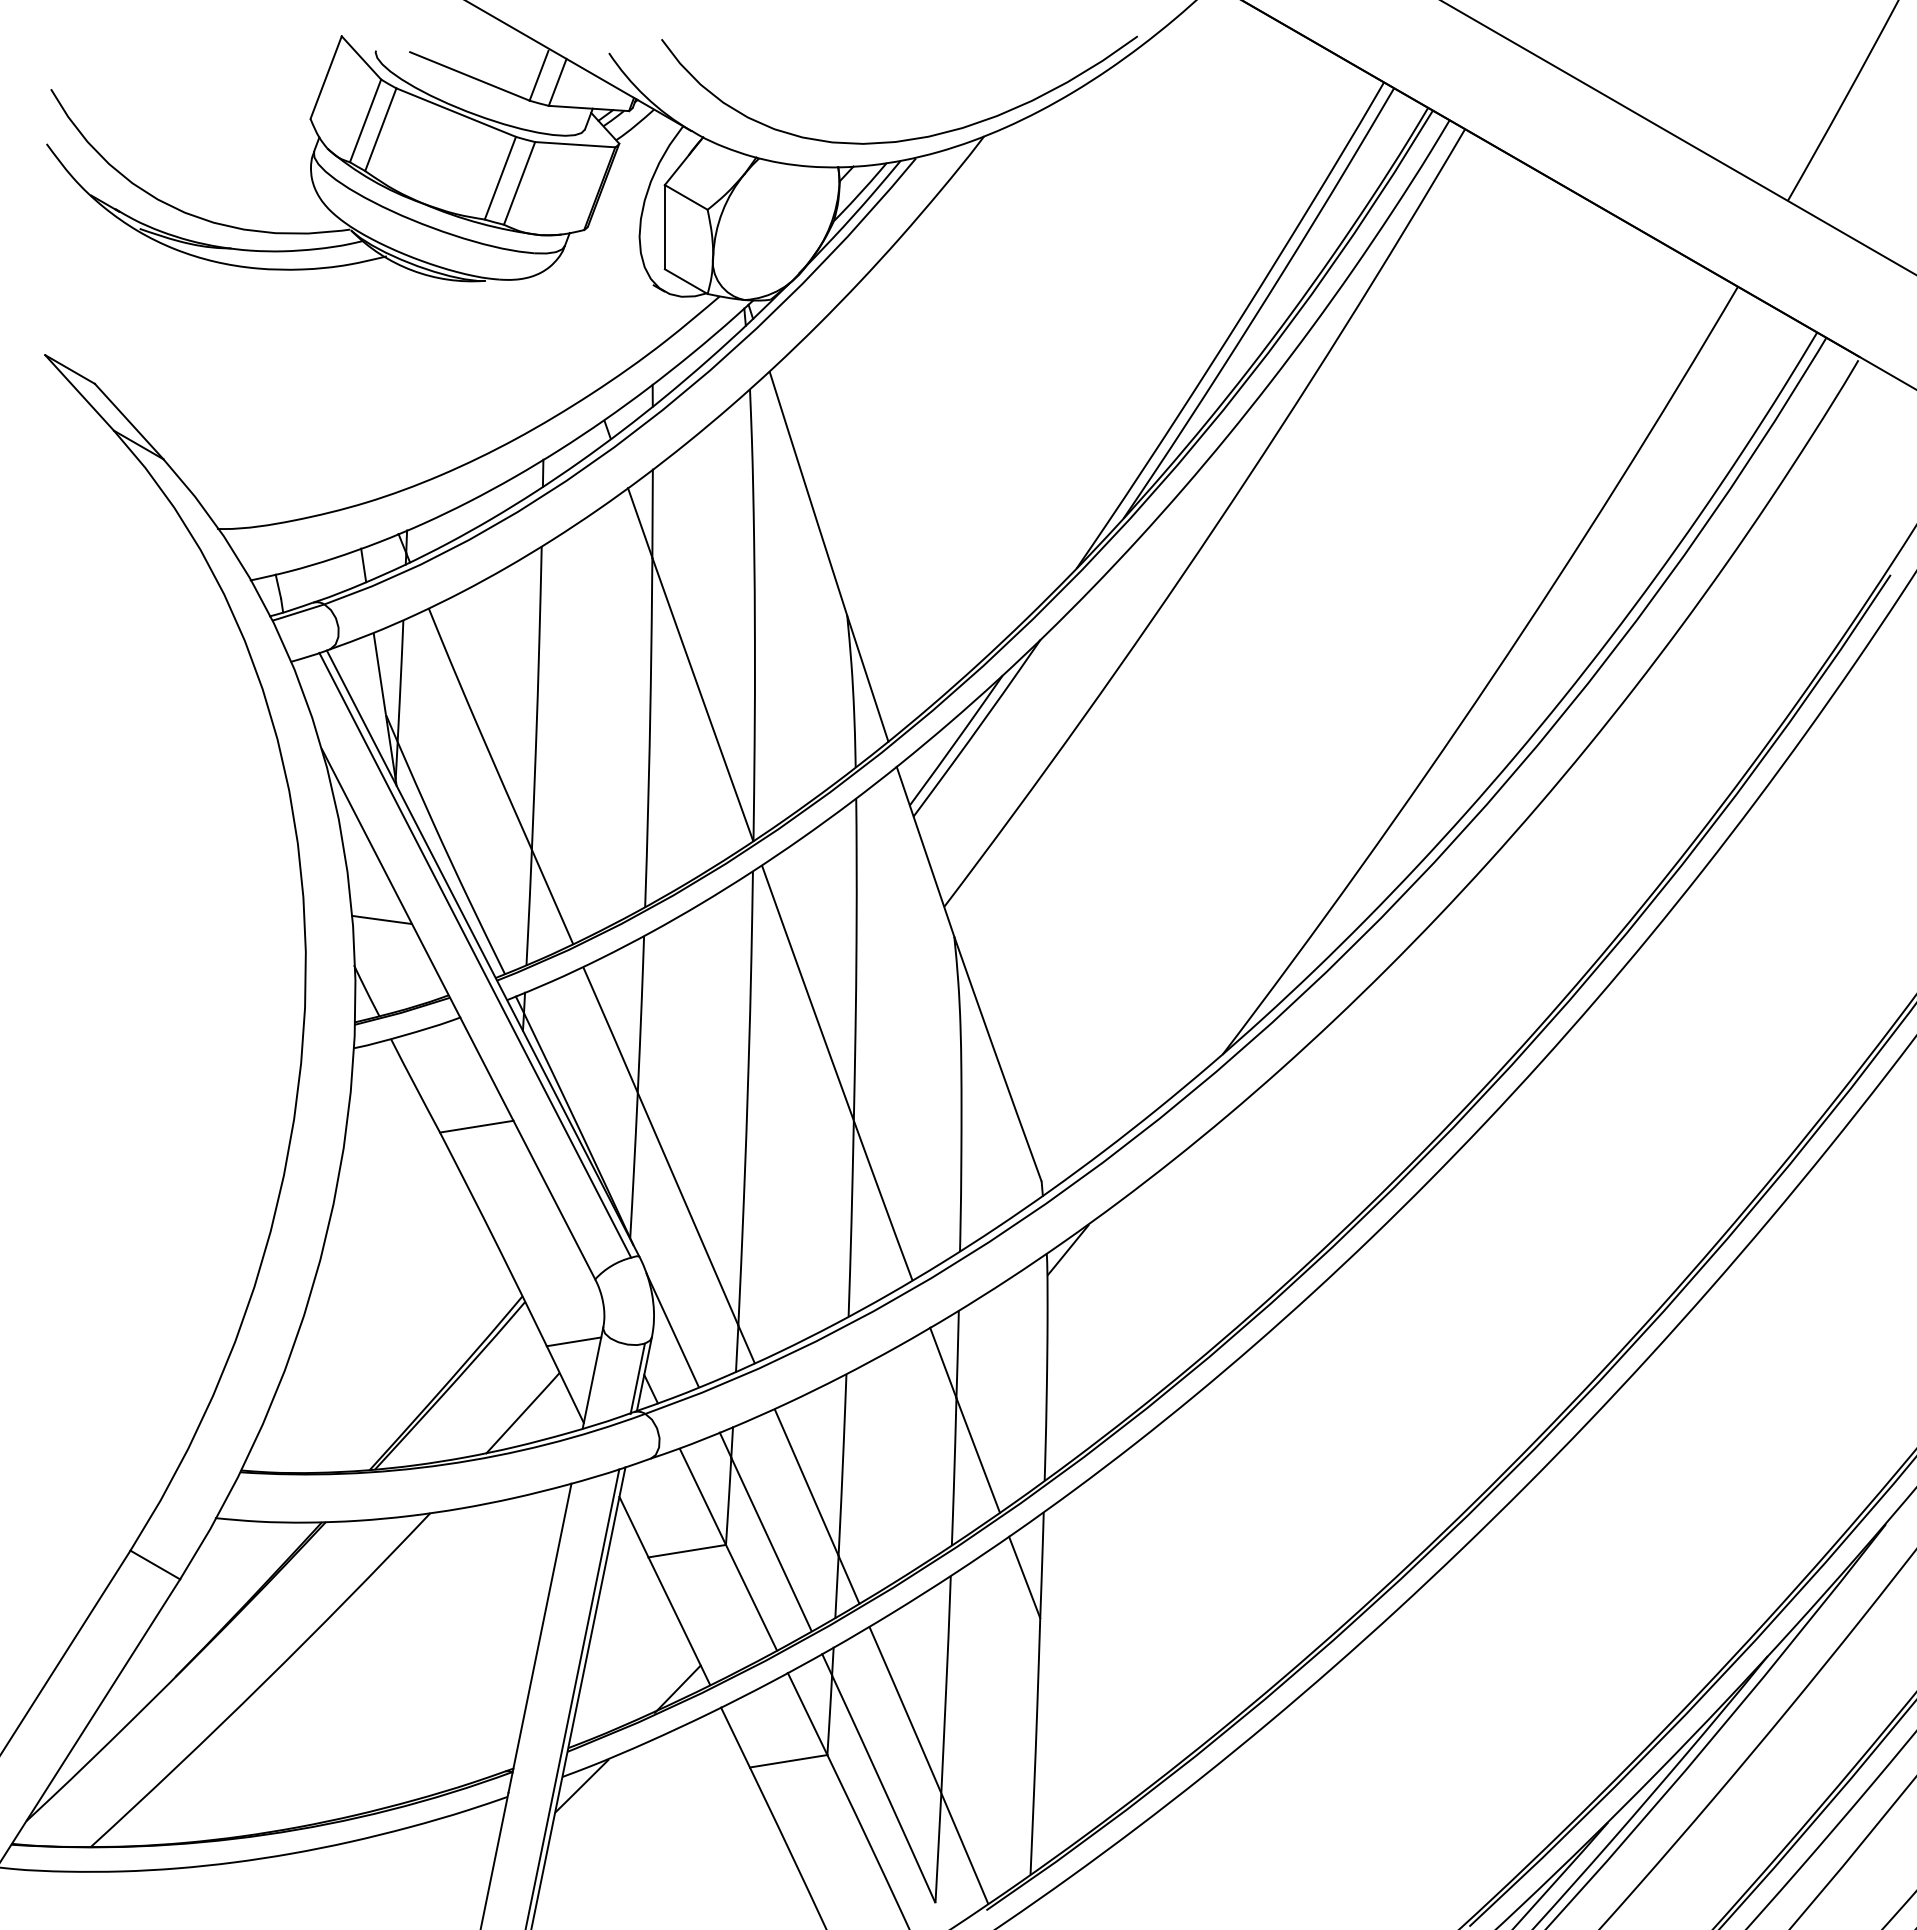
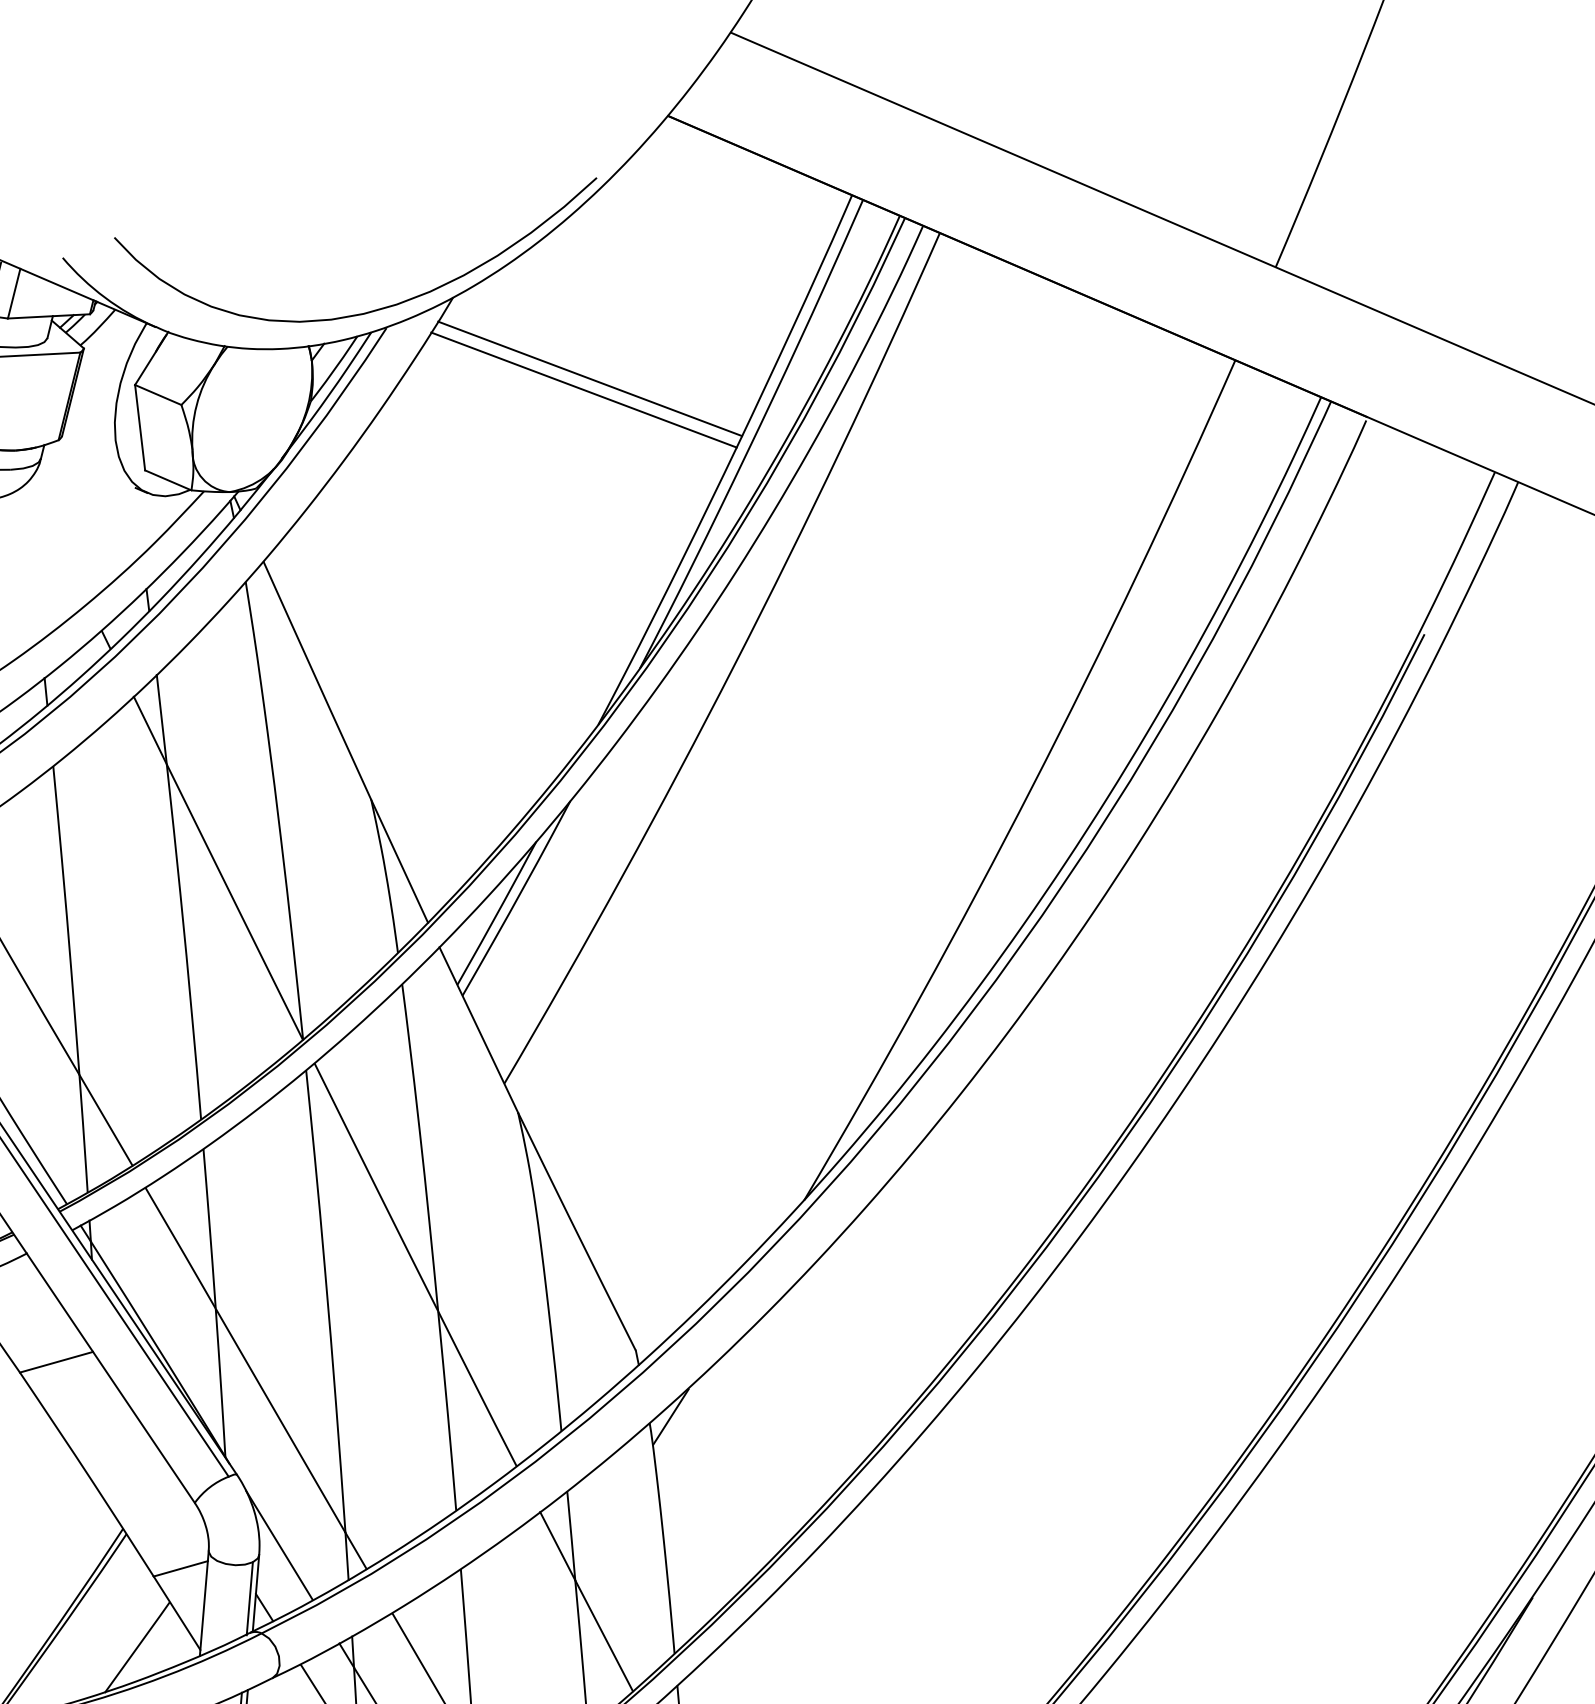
line: (1108, 231) -> (590, 379), added
line: (1100, 240) -> (583, 389), added

